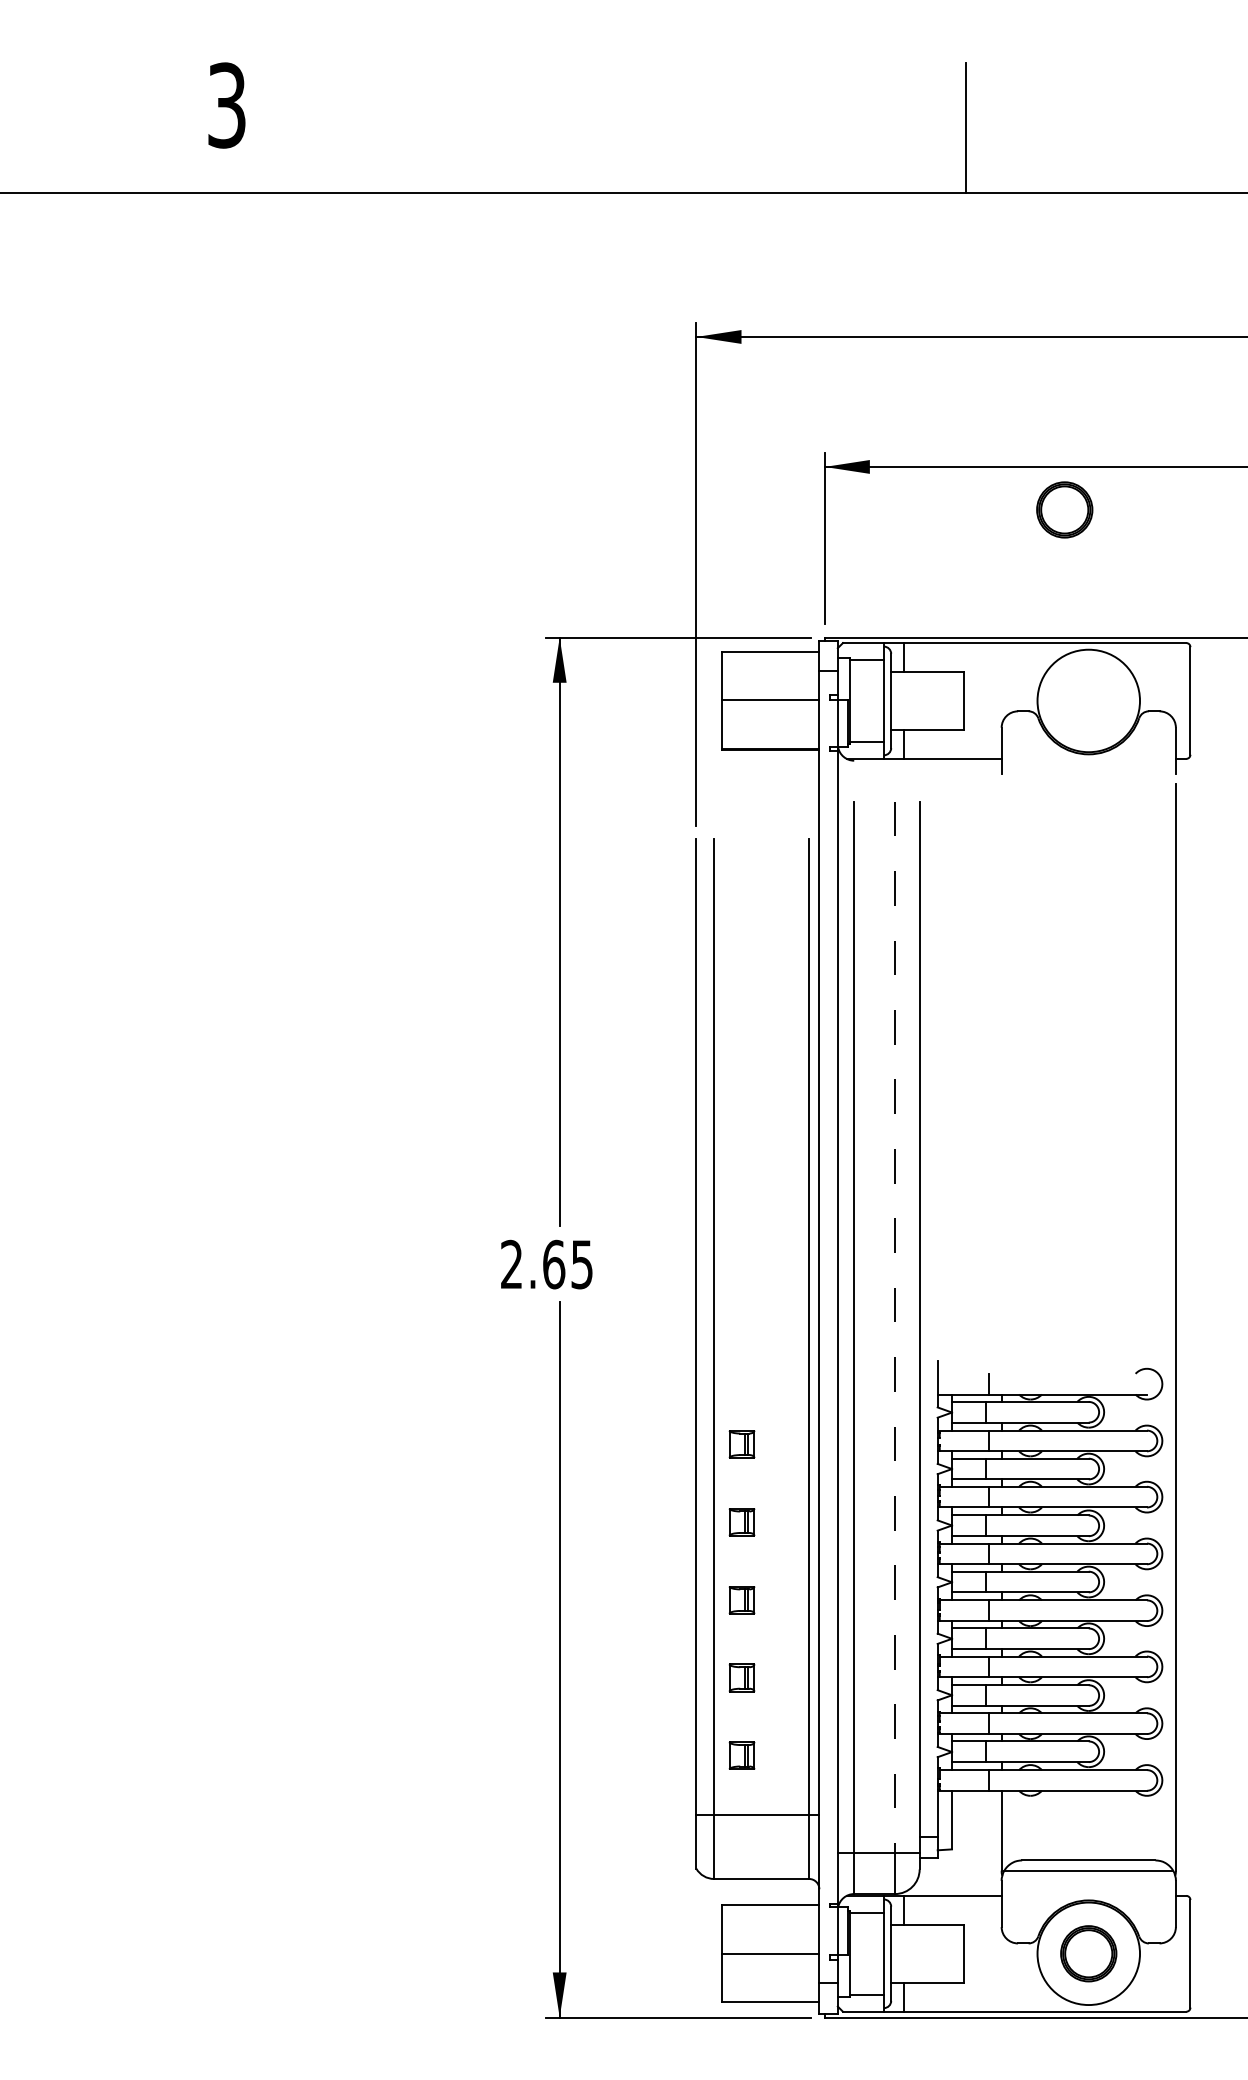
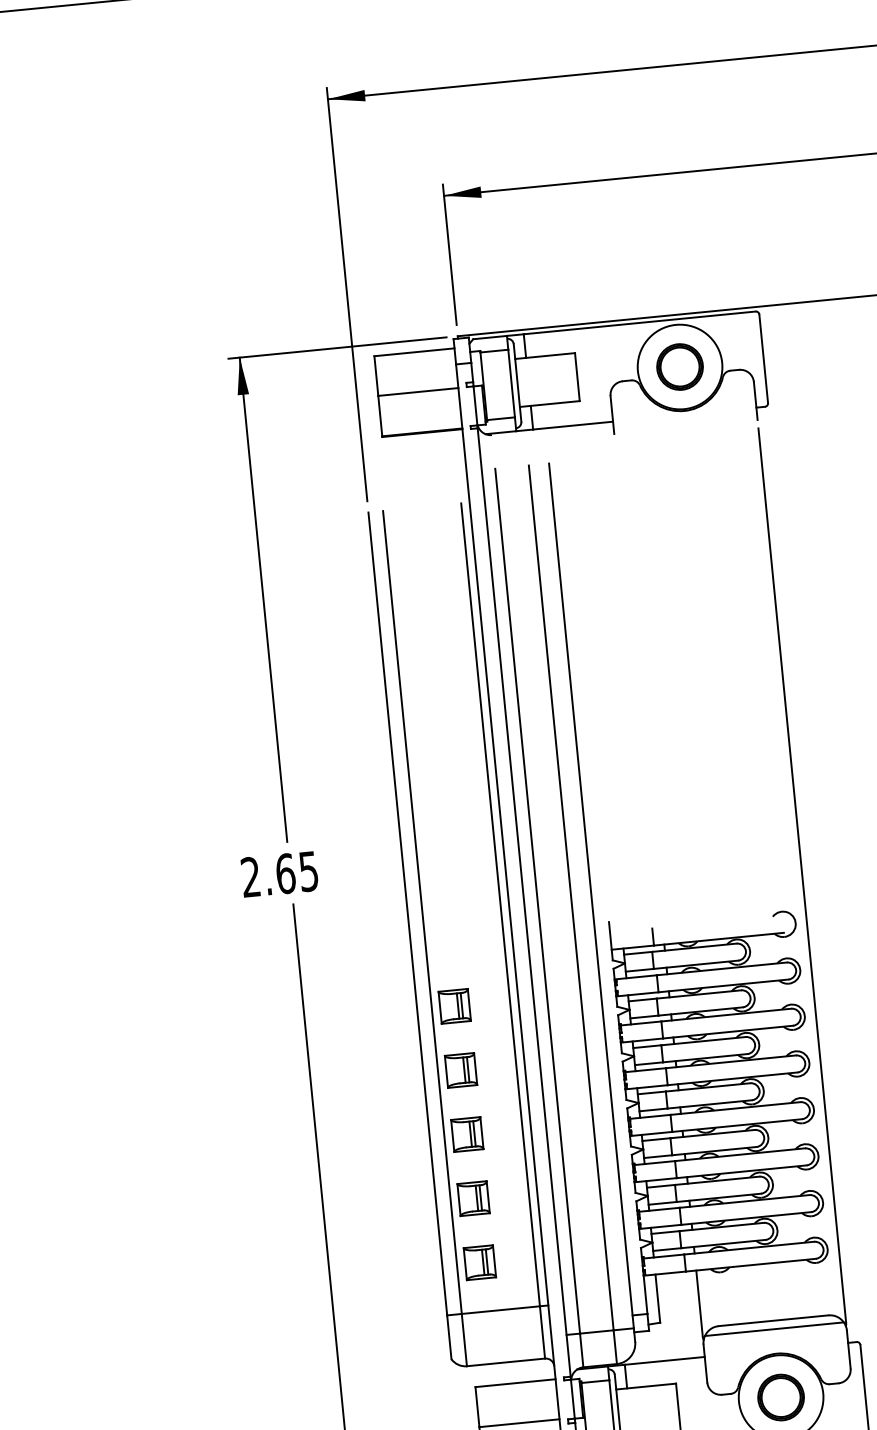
part: (1064, 509) -> (679, 366), moved
line: (895, 1327) -> (571, 897), dashed -> solid
part: (741, 1444) -> (454, 1006), size x1.43
part: (741, 1522) -> (460, 1070), size x1.43
part: (741, 1600) -> (466, 1134), size x1.43
part: (741, 1677) -> (473, 1198), size x1.43
part: (741, 1755) -> (479, 1262), size x1.43

